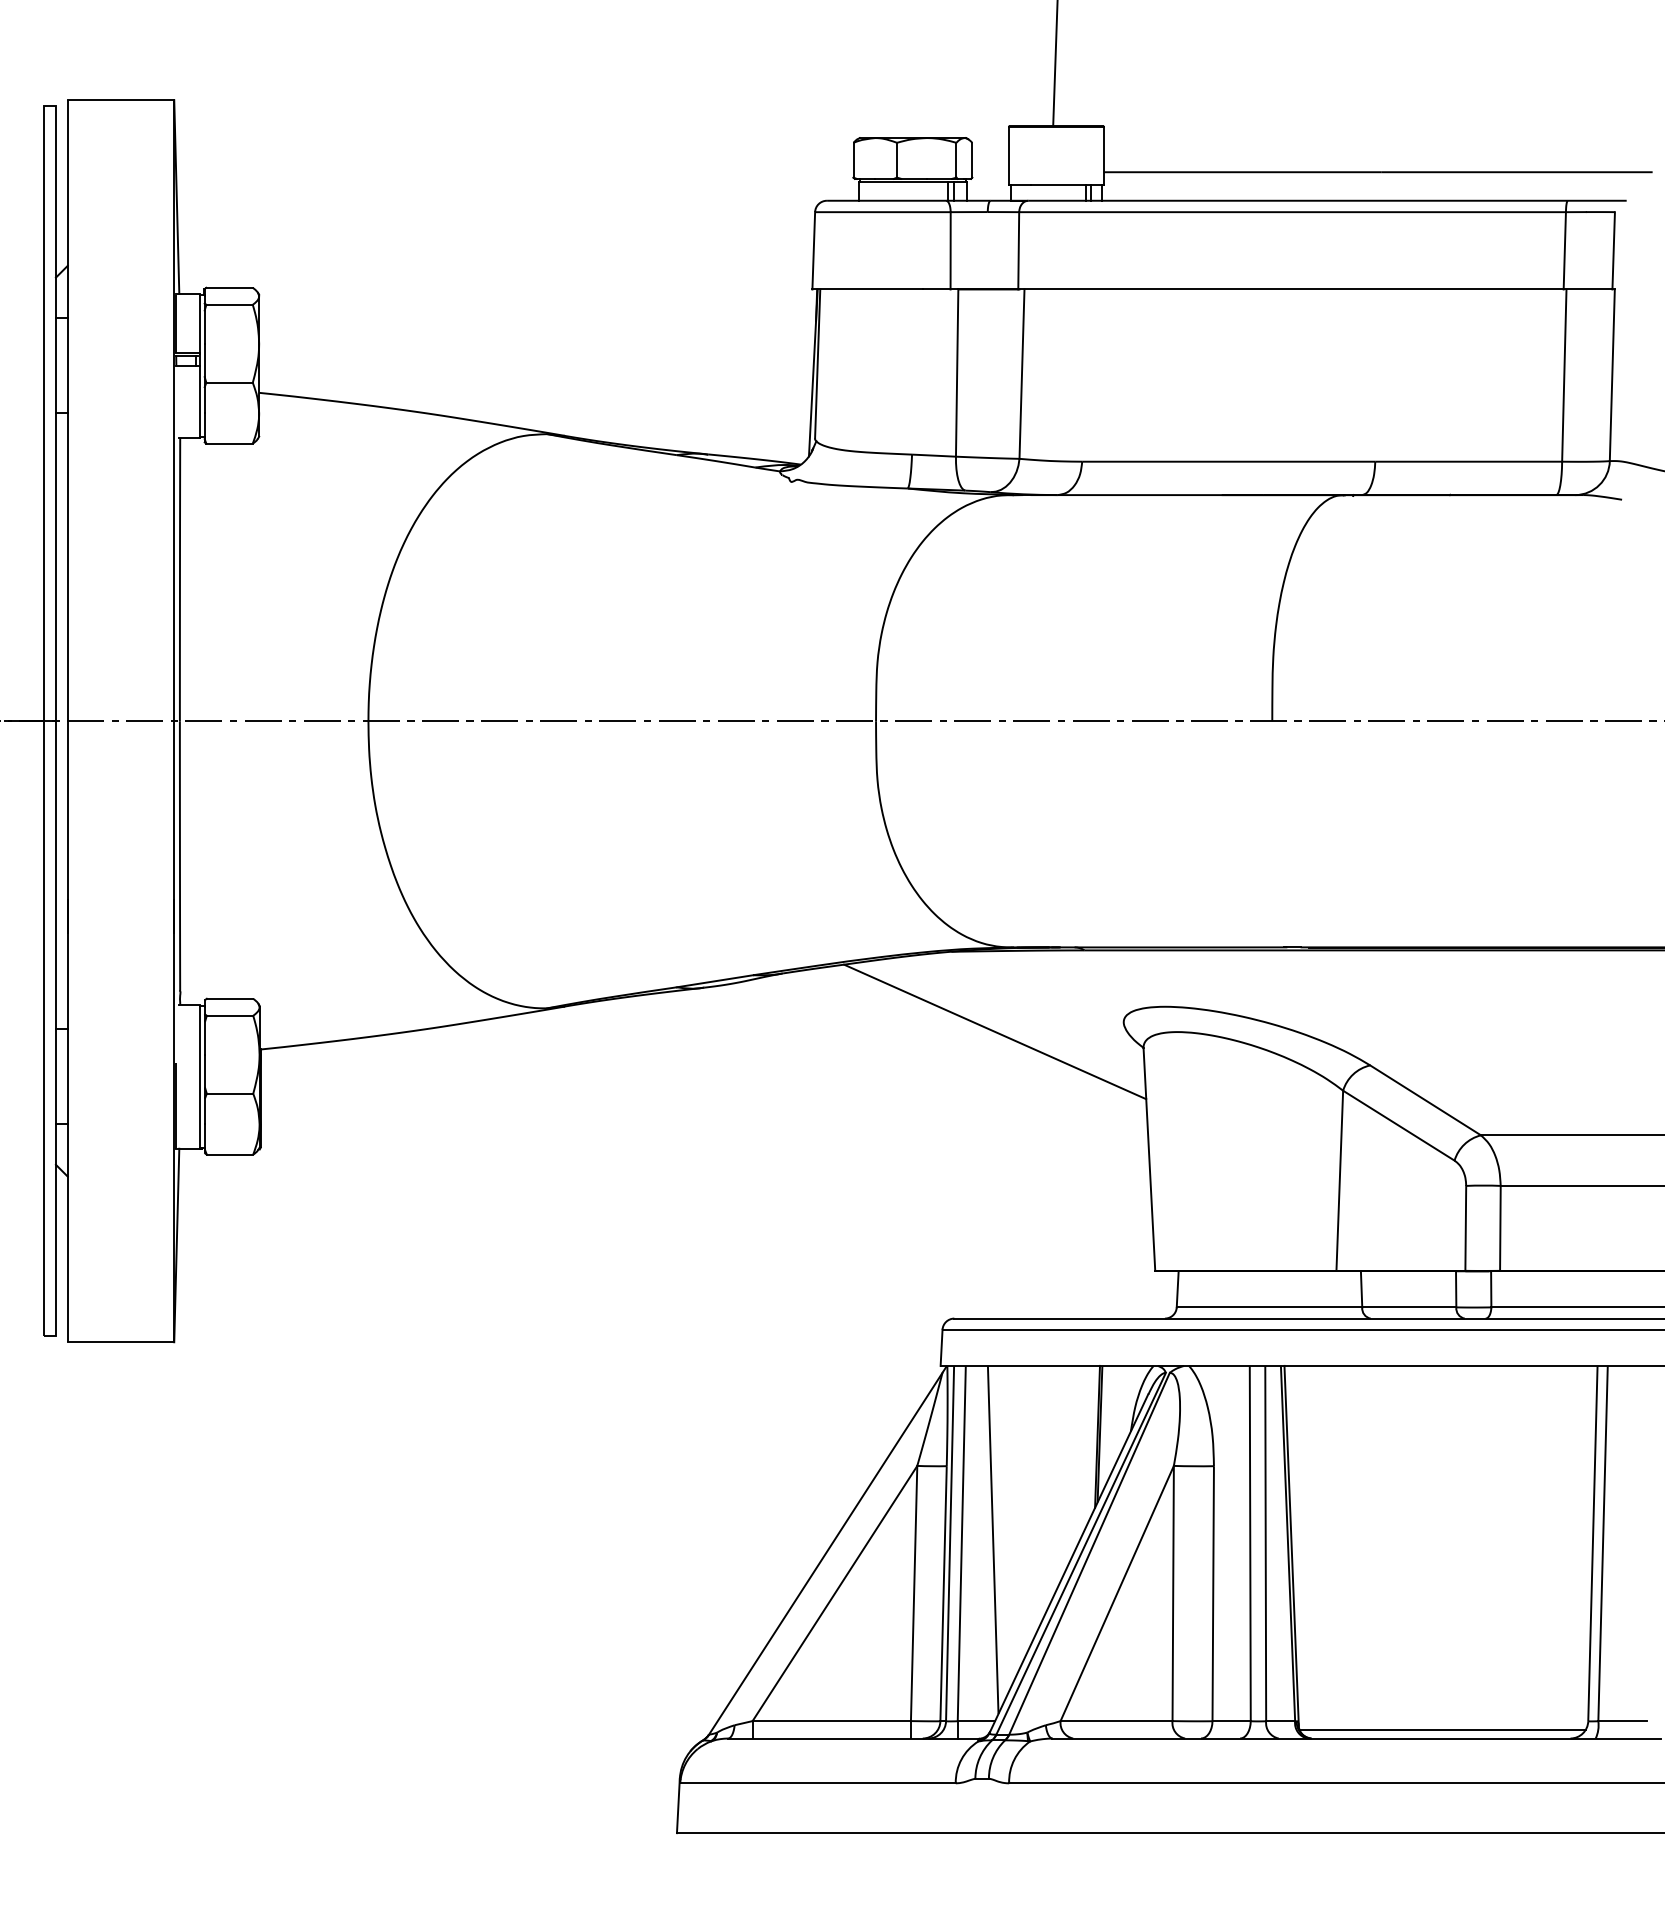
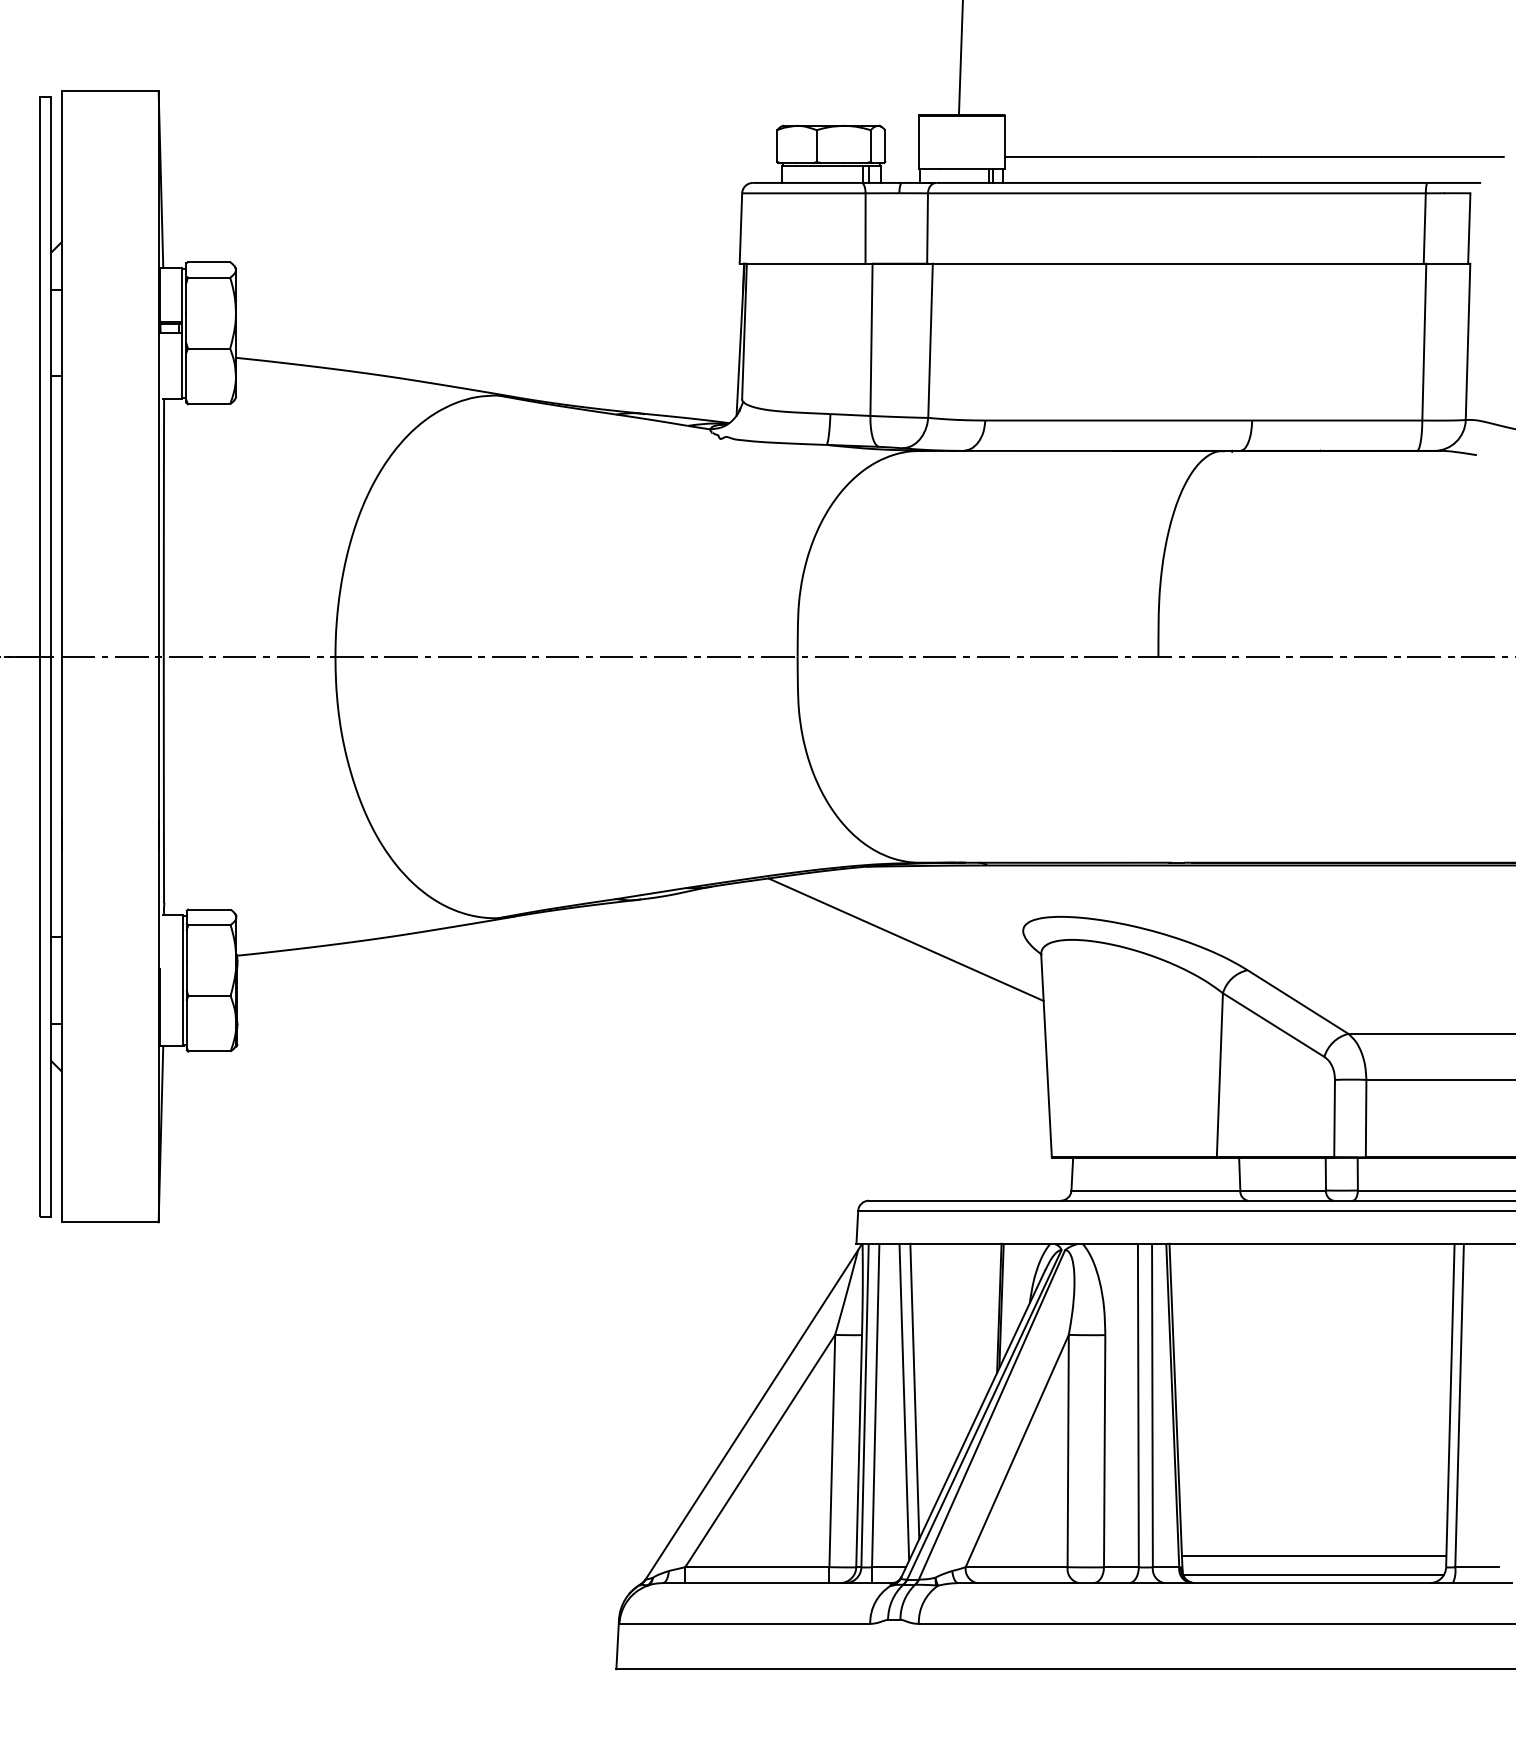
line: (1004, 1527) -> (914, 1390), added
line: (1443, 1708) -> (1314, 1555), added

